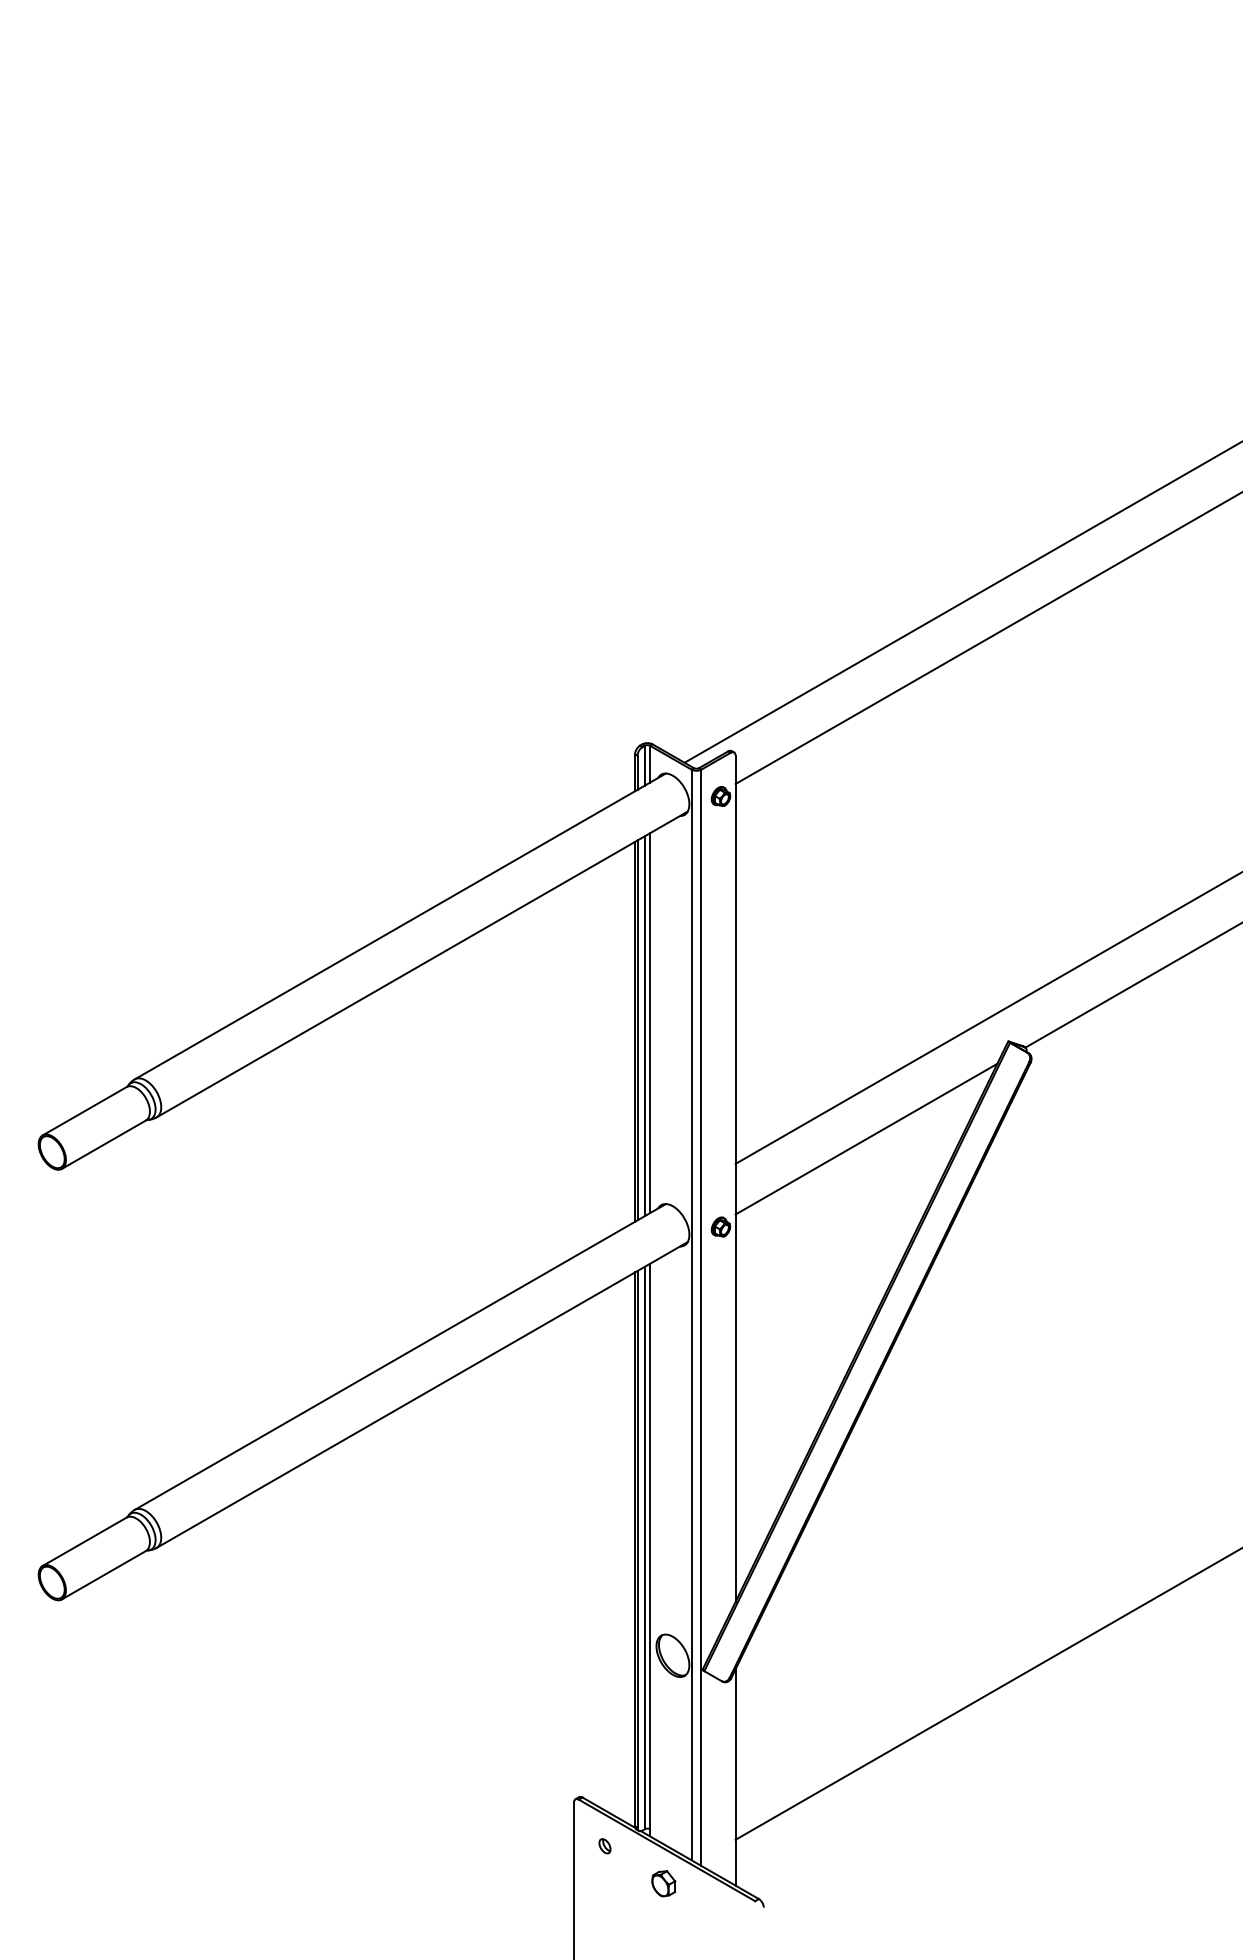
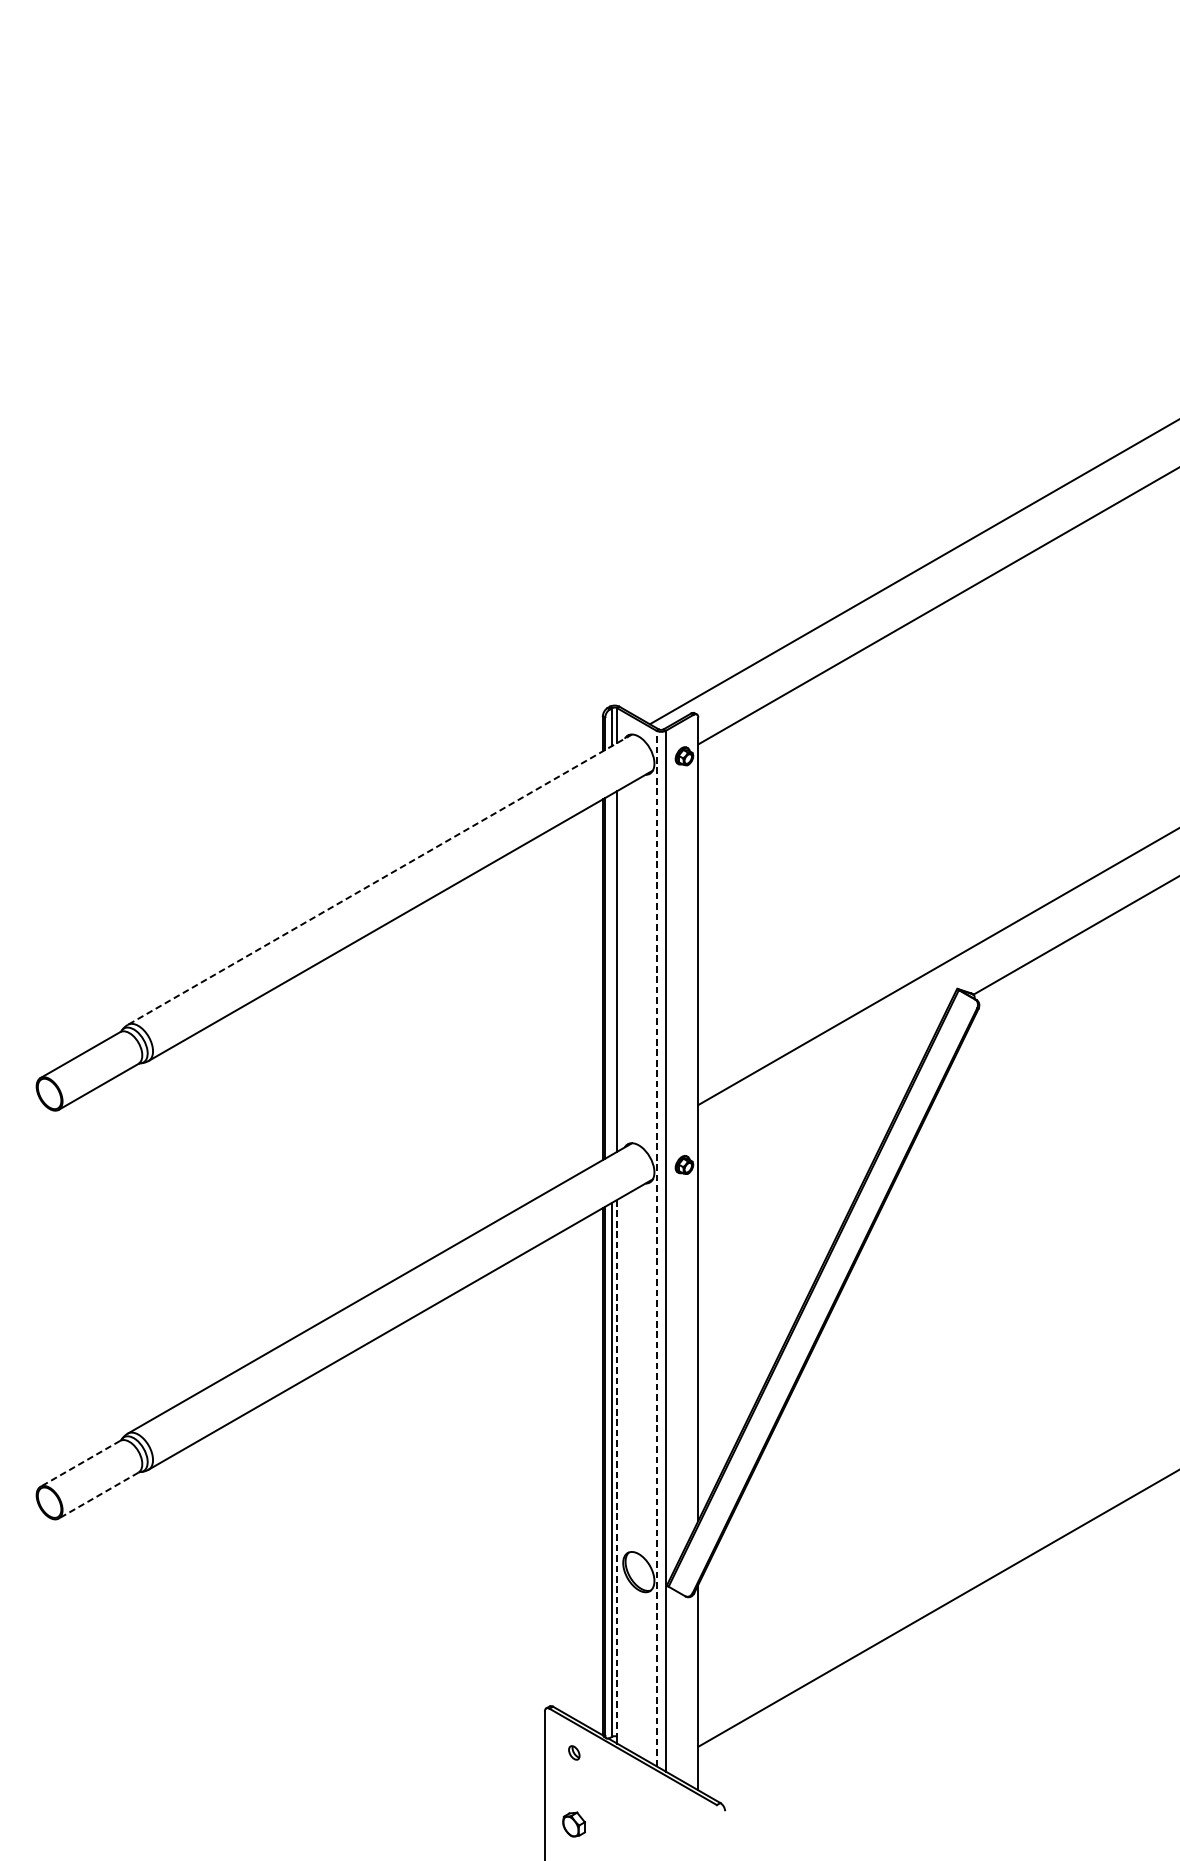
line: (399, 926) -> (379, 879), solid -> dashed
line: (645, 1026) -> (612, 974), removed
line: (866, 1138) -> (822, 1080), removed
line: (691, 1314) -> (656, 1248), solid -> dashed
line: (84, 1542) -> (80, 1464), solid -> dashed
line: (649, 1546) -> (616, 1468), solid -> dashed
line: (103, 1575) -> (98, 1495), solid -> dashed
part: (663, 1883) -> (573, 1824), moved

